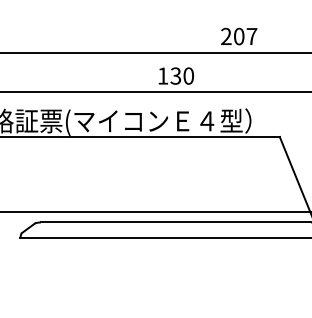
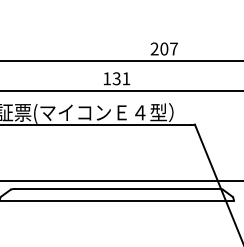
text: (188, 75) -> (126, 78), 130 -> 131

